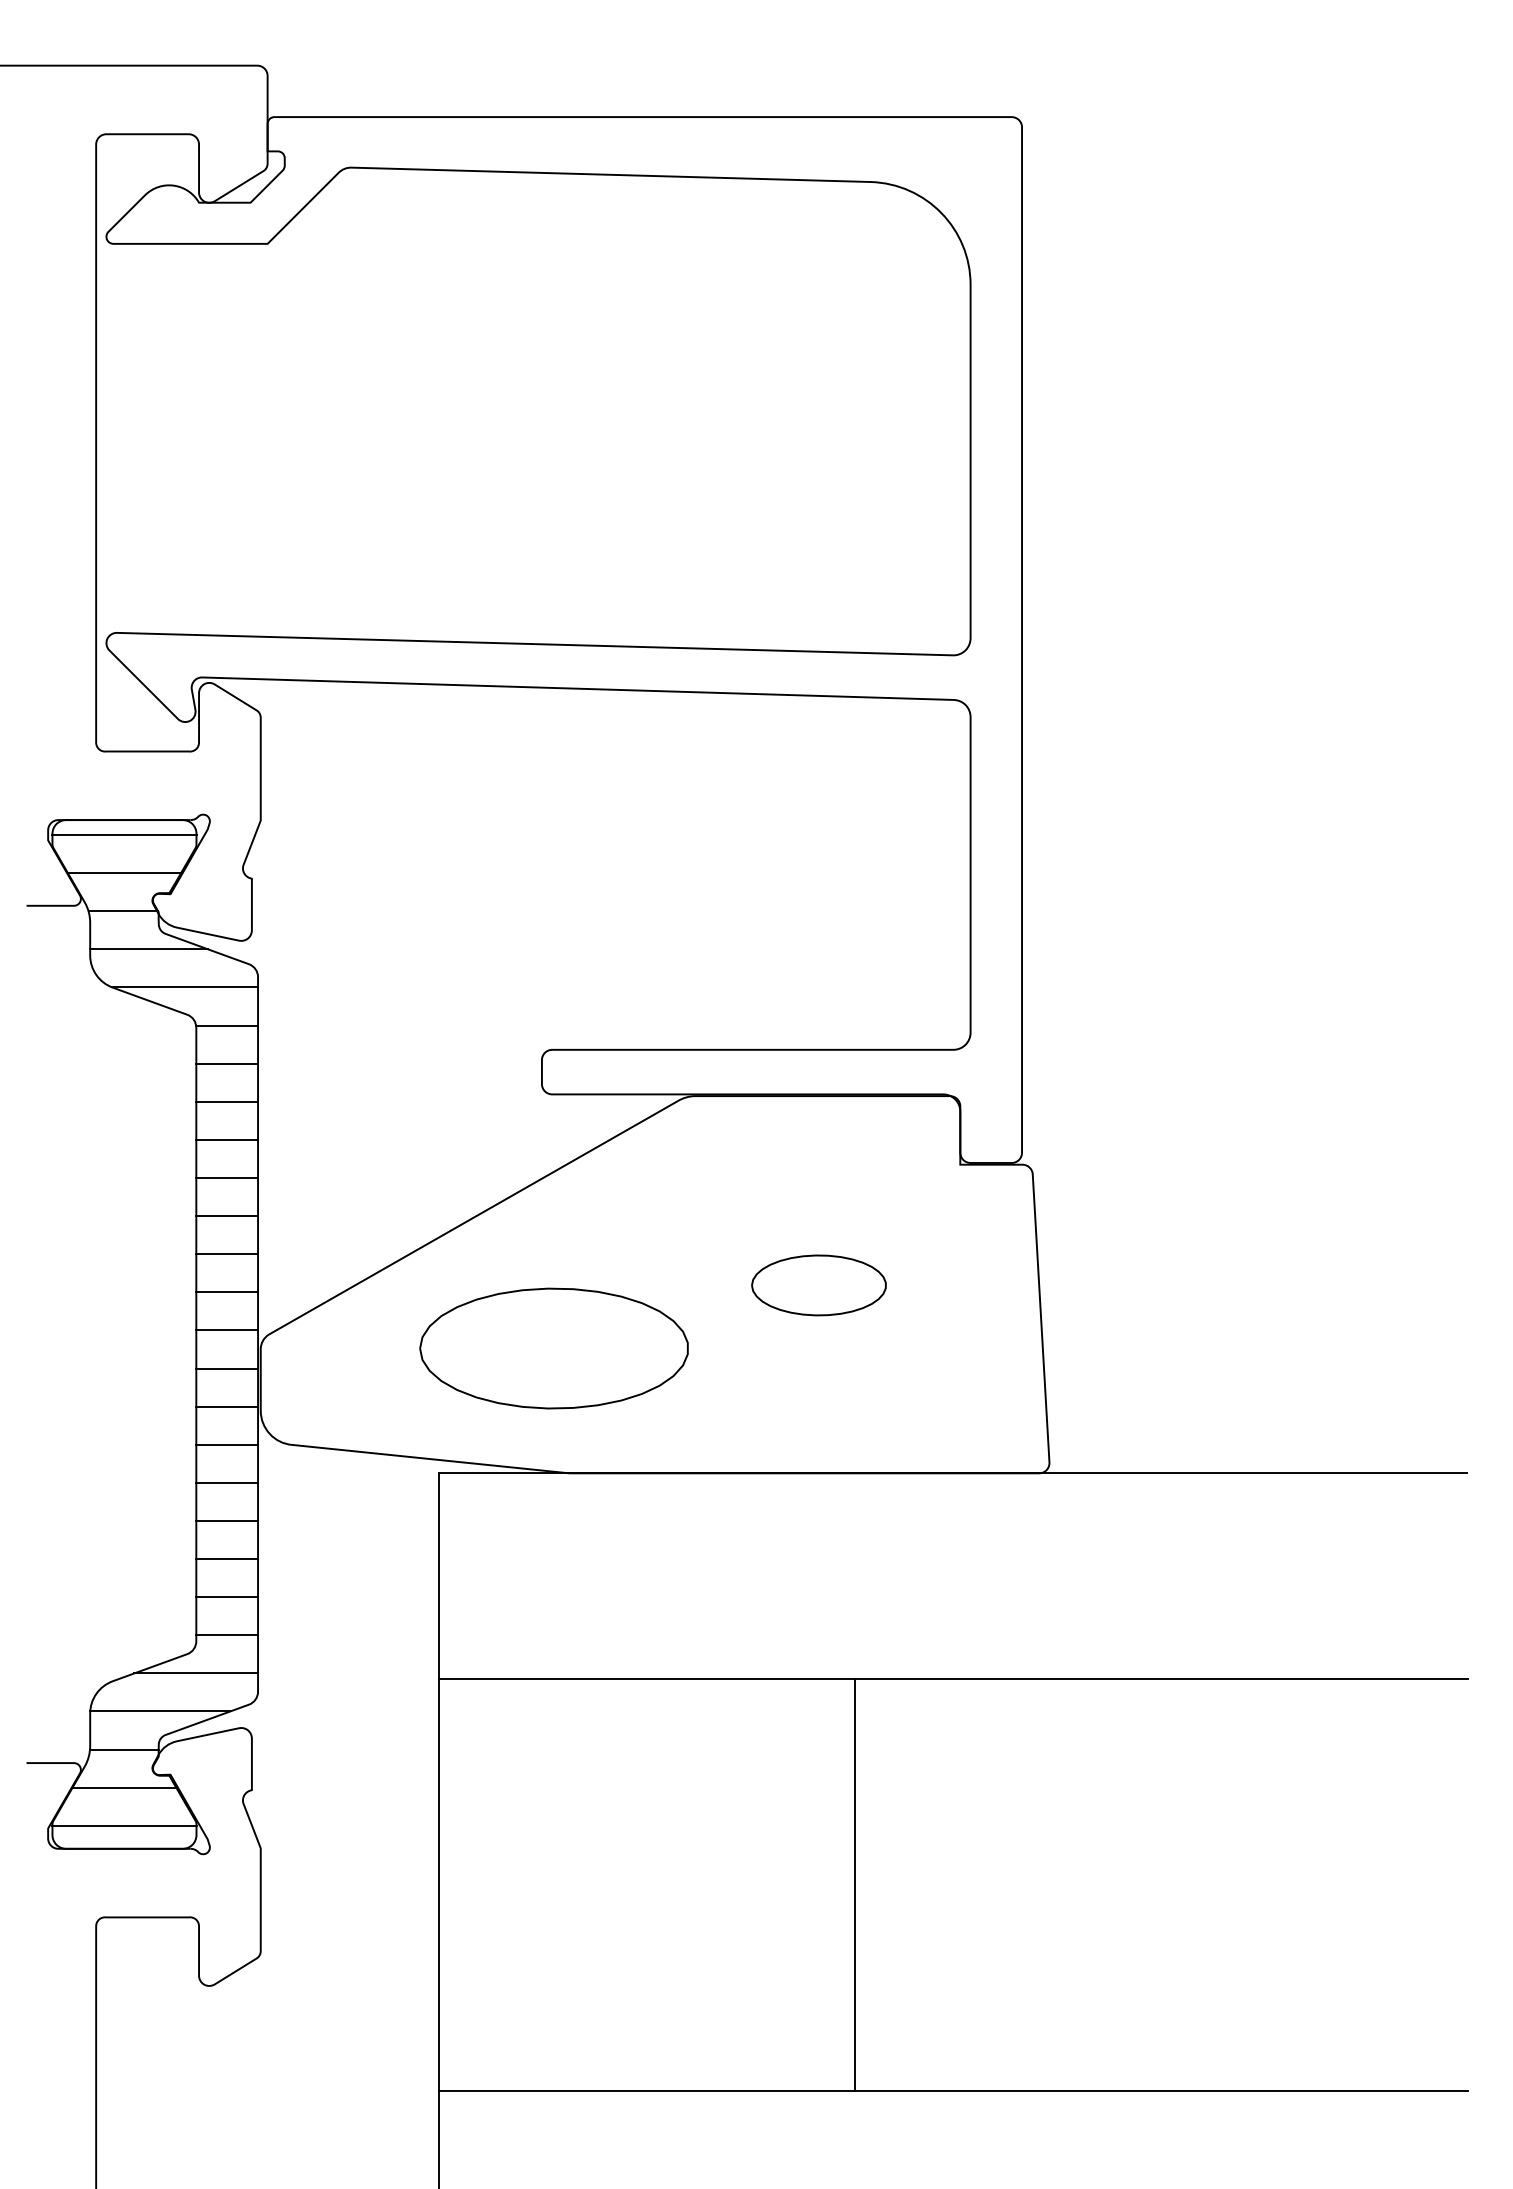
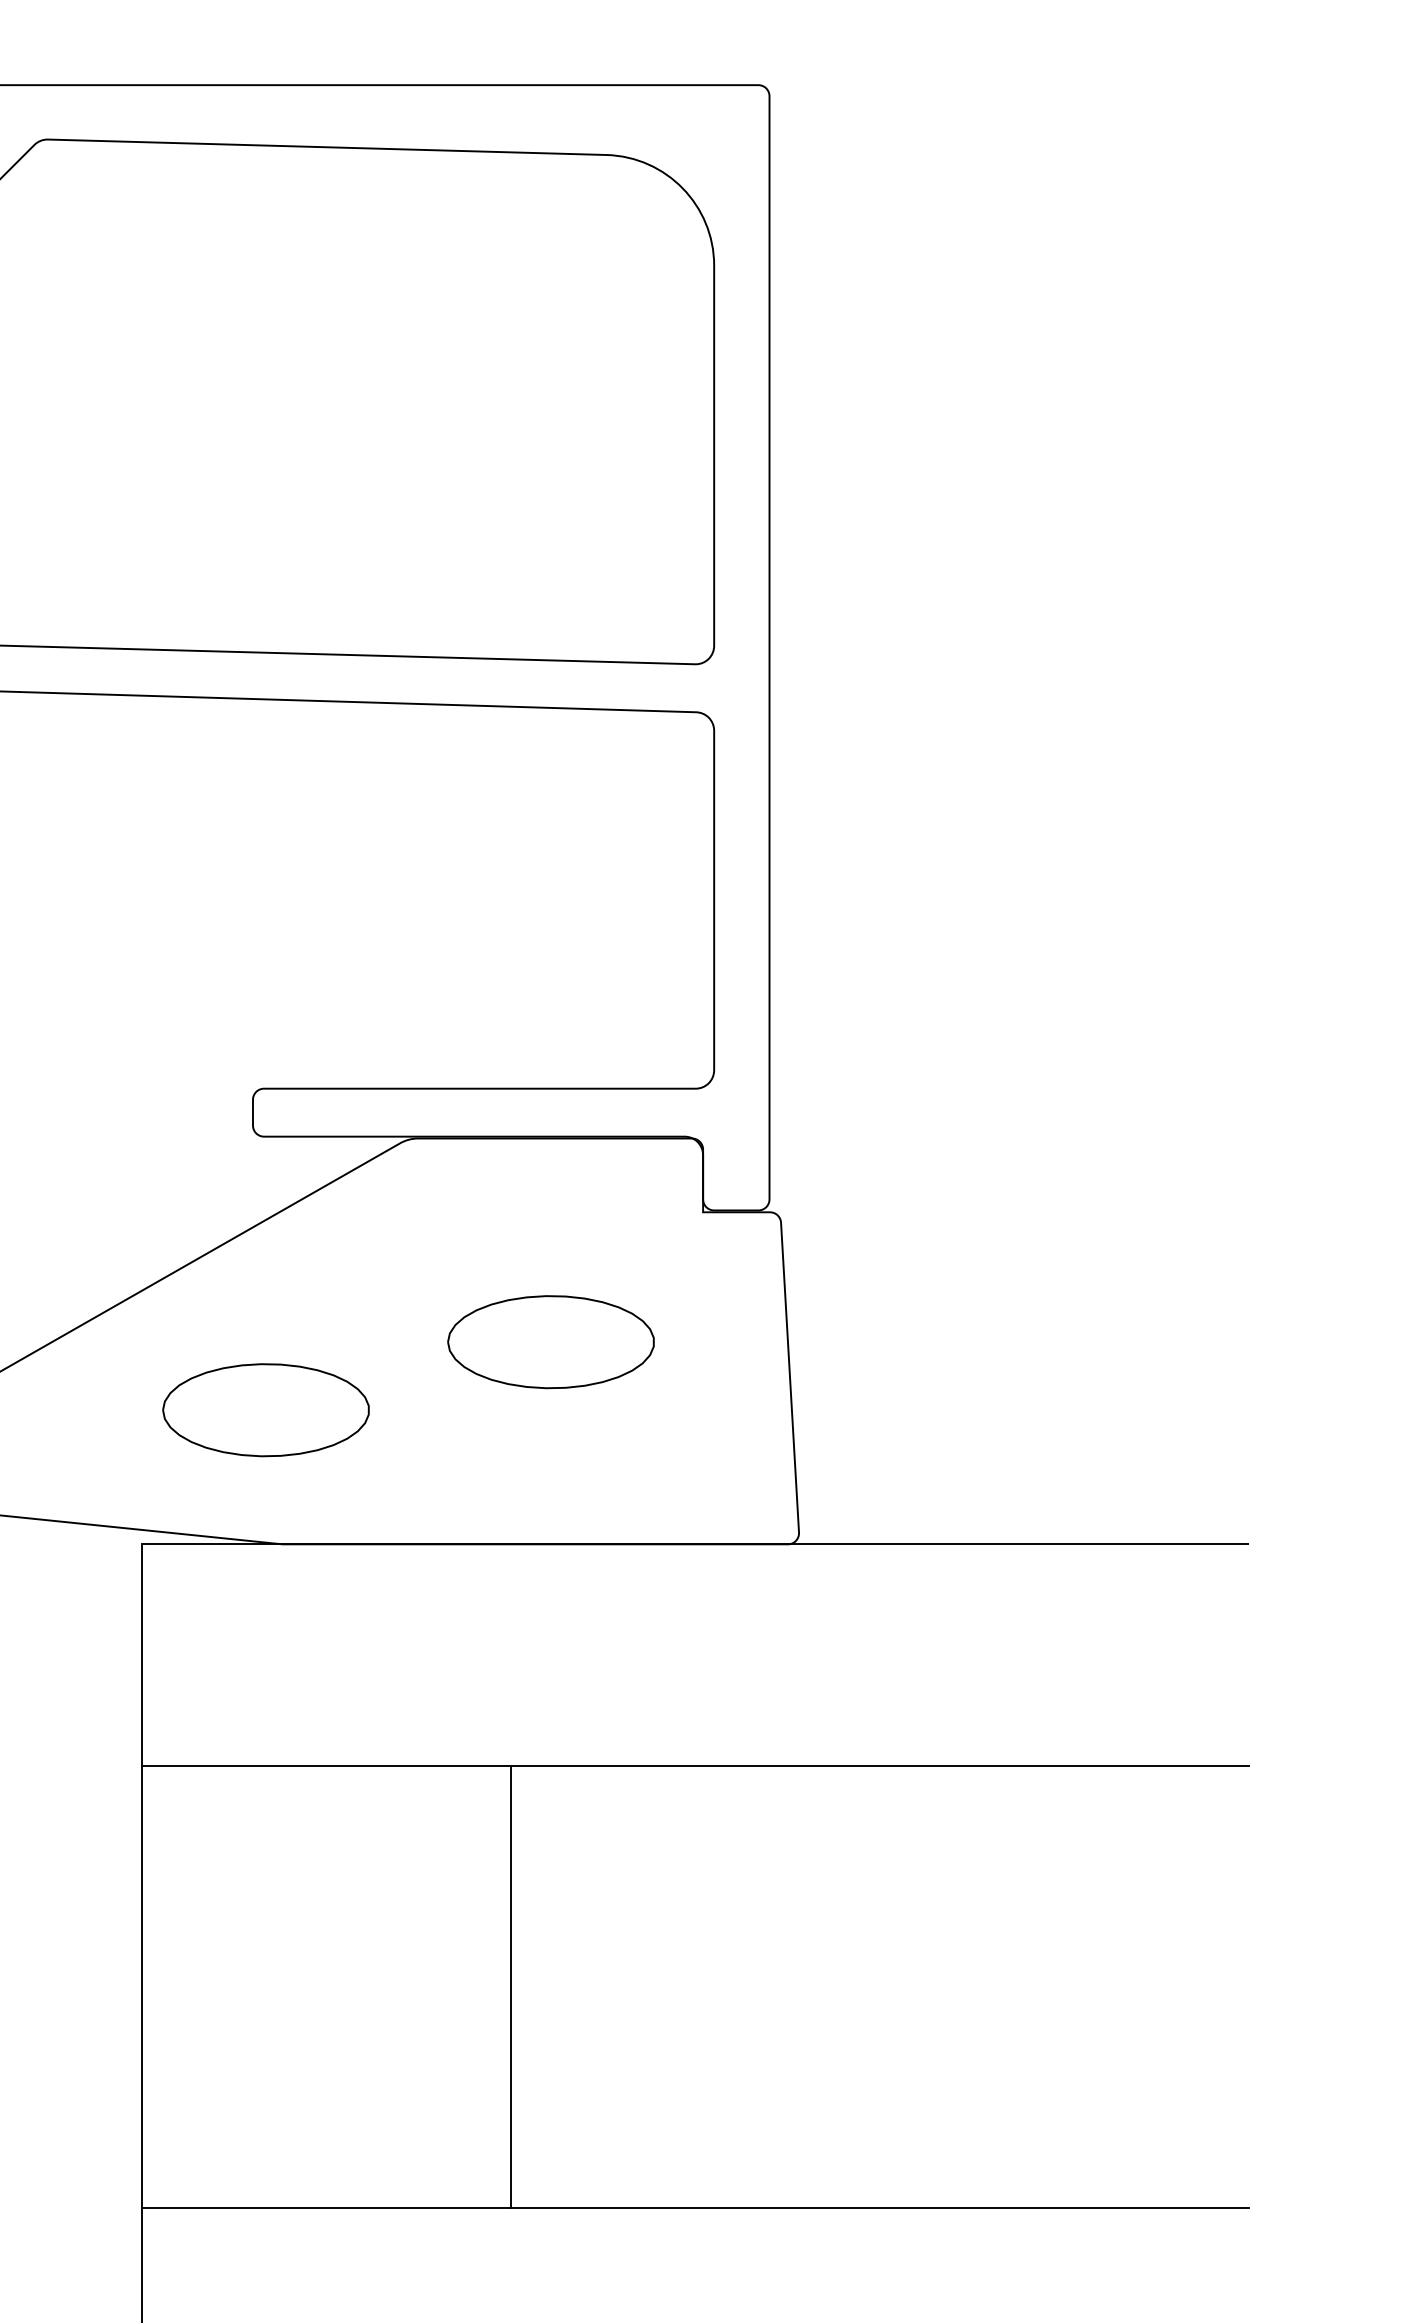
part: (818, 1285) -> (550, 1342), size x1.43
part: (553, 1348) -> (265, 1410), size x0.71
line: (854, 1884) -> (510, 1986), moved

